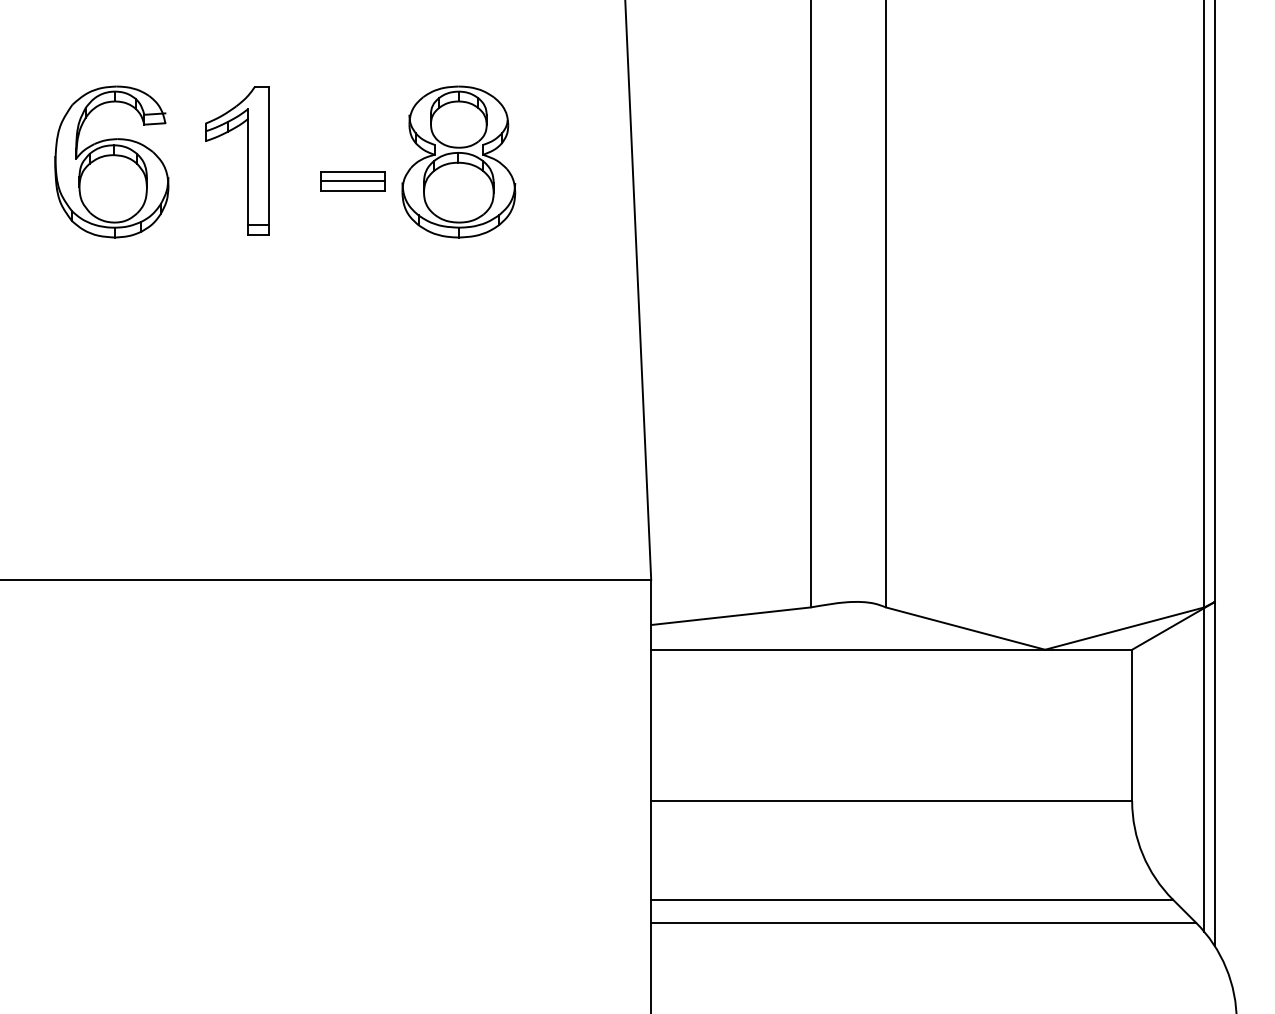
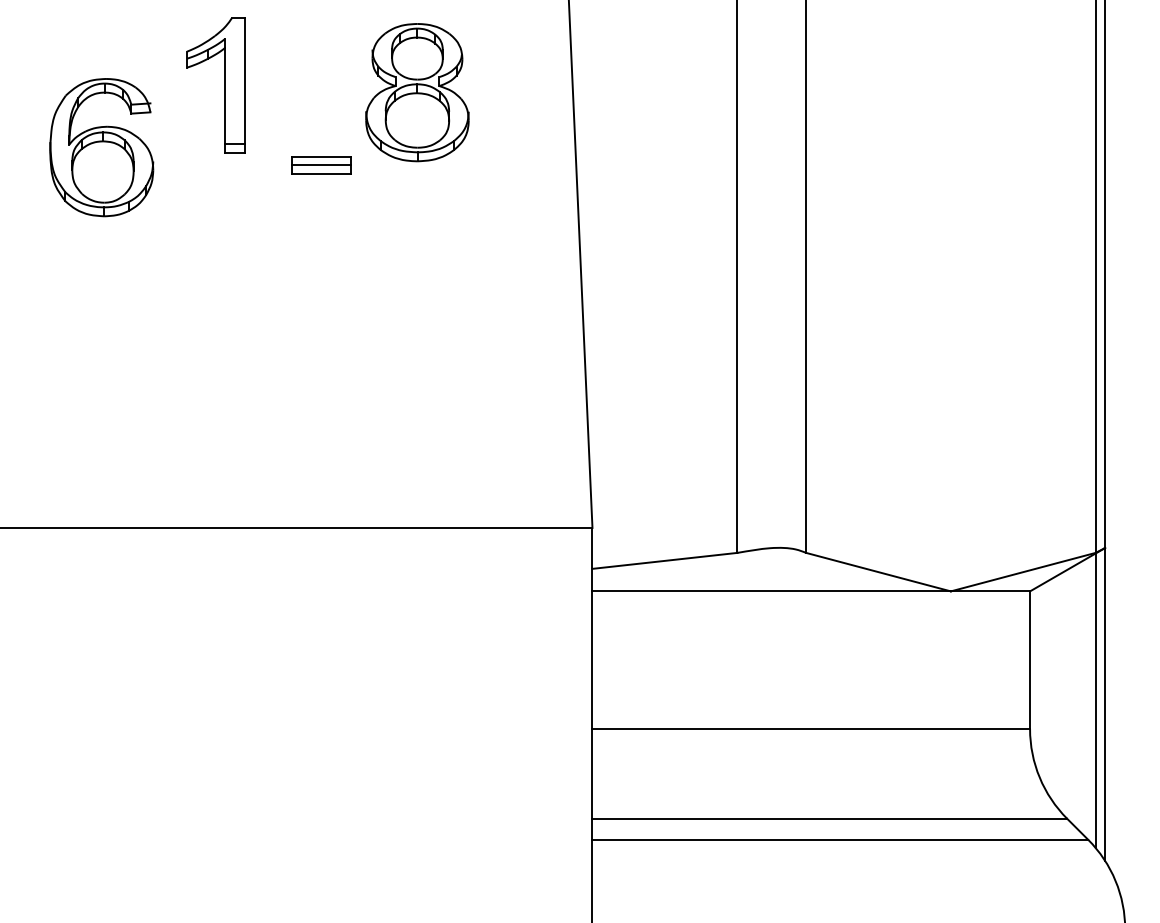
part: (246, 160) -> (224, 85), moved
part: (458, 161) -> (417, 92), moved

